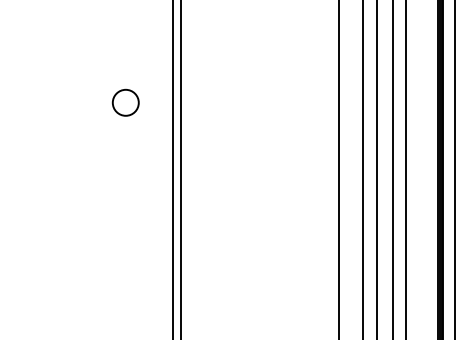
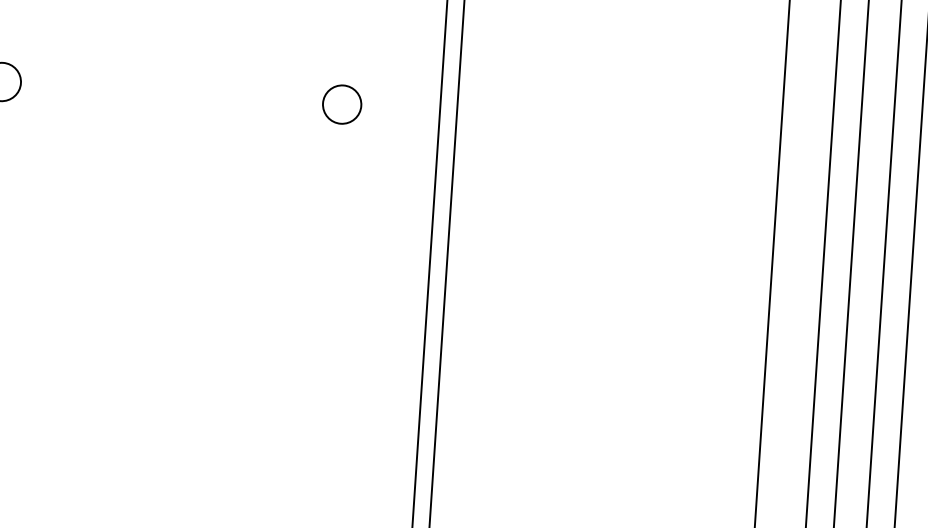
circle: (125, 102) -> (341, 104), size x0.71

